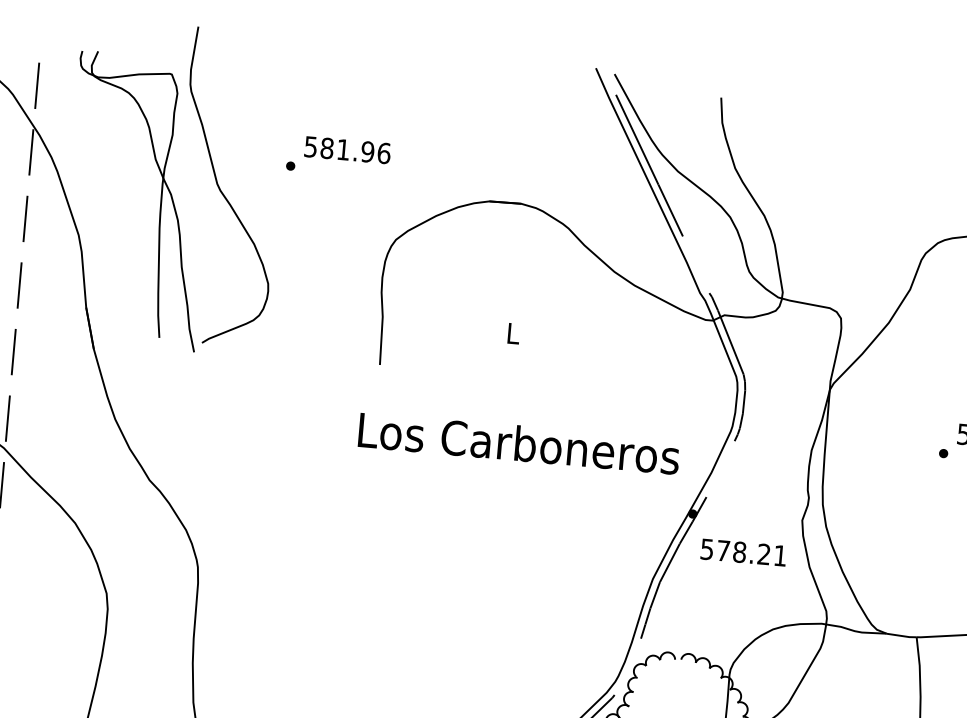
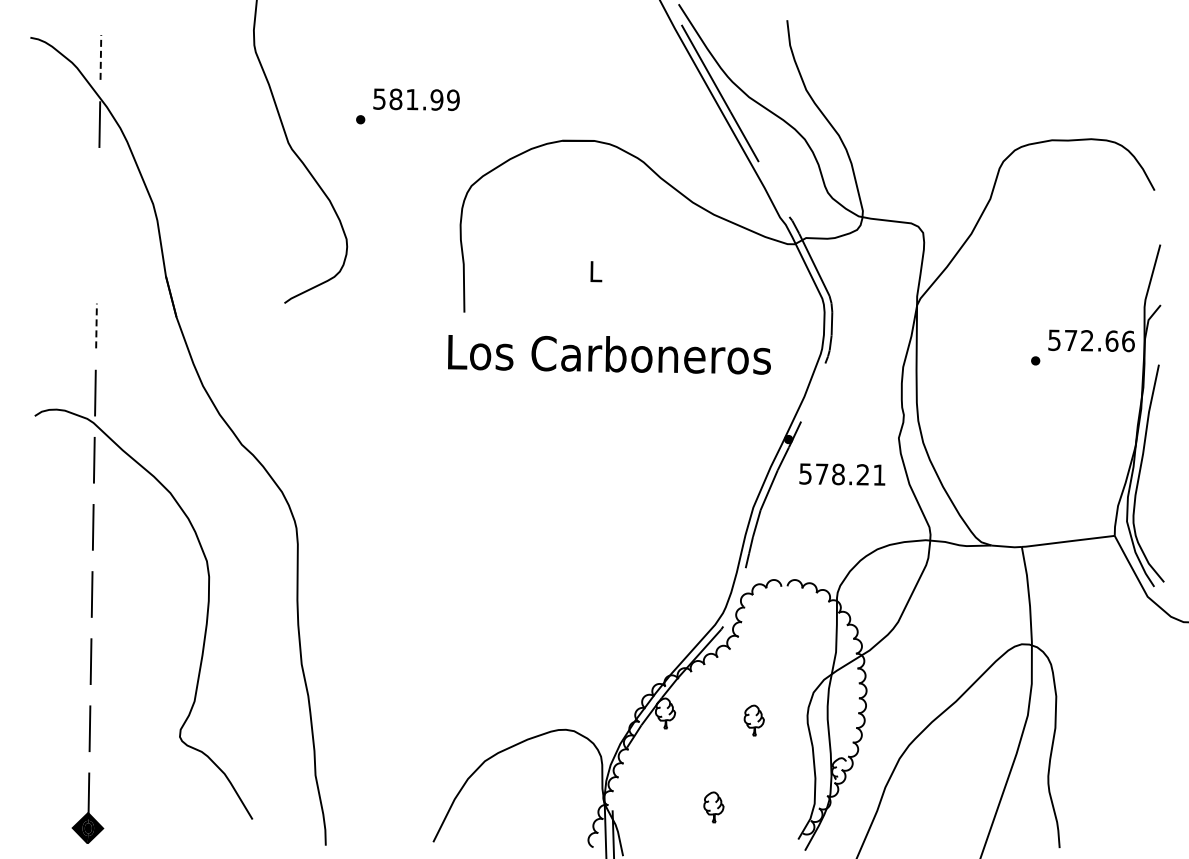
line: (36, 84) -> (100, 56), solid -> dashed
text: (384, 153) -> (453, 100), 581.96 -> 581.99
part: (160, 202) -> (232, 165), removed
line: (25, 218) -> (98, 191), removed
line: (19, 285) -> (97, 258), removed
line: (13, 351) -> (96, 325), solid -> dashed
text: (519, 443) -> (609, 354), moved

